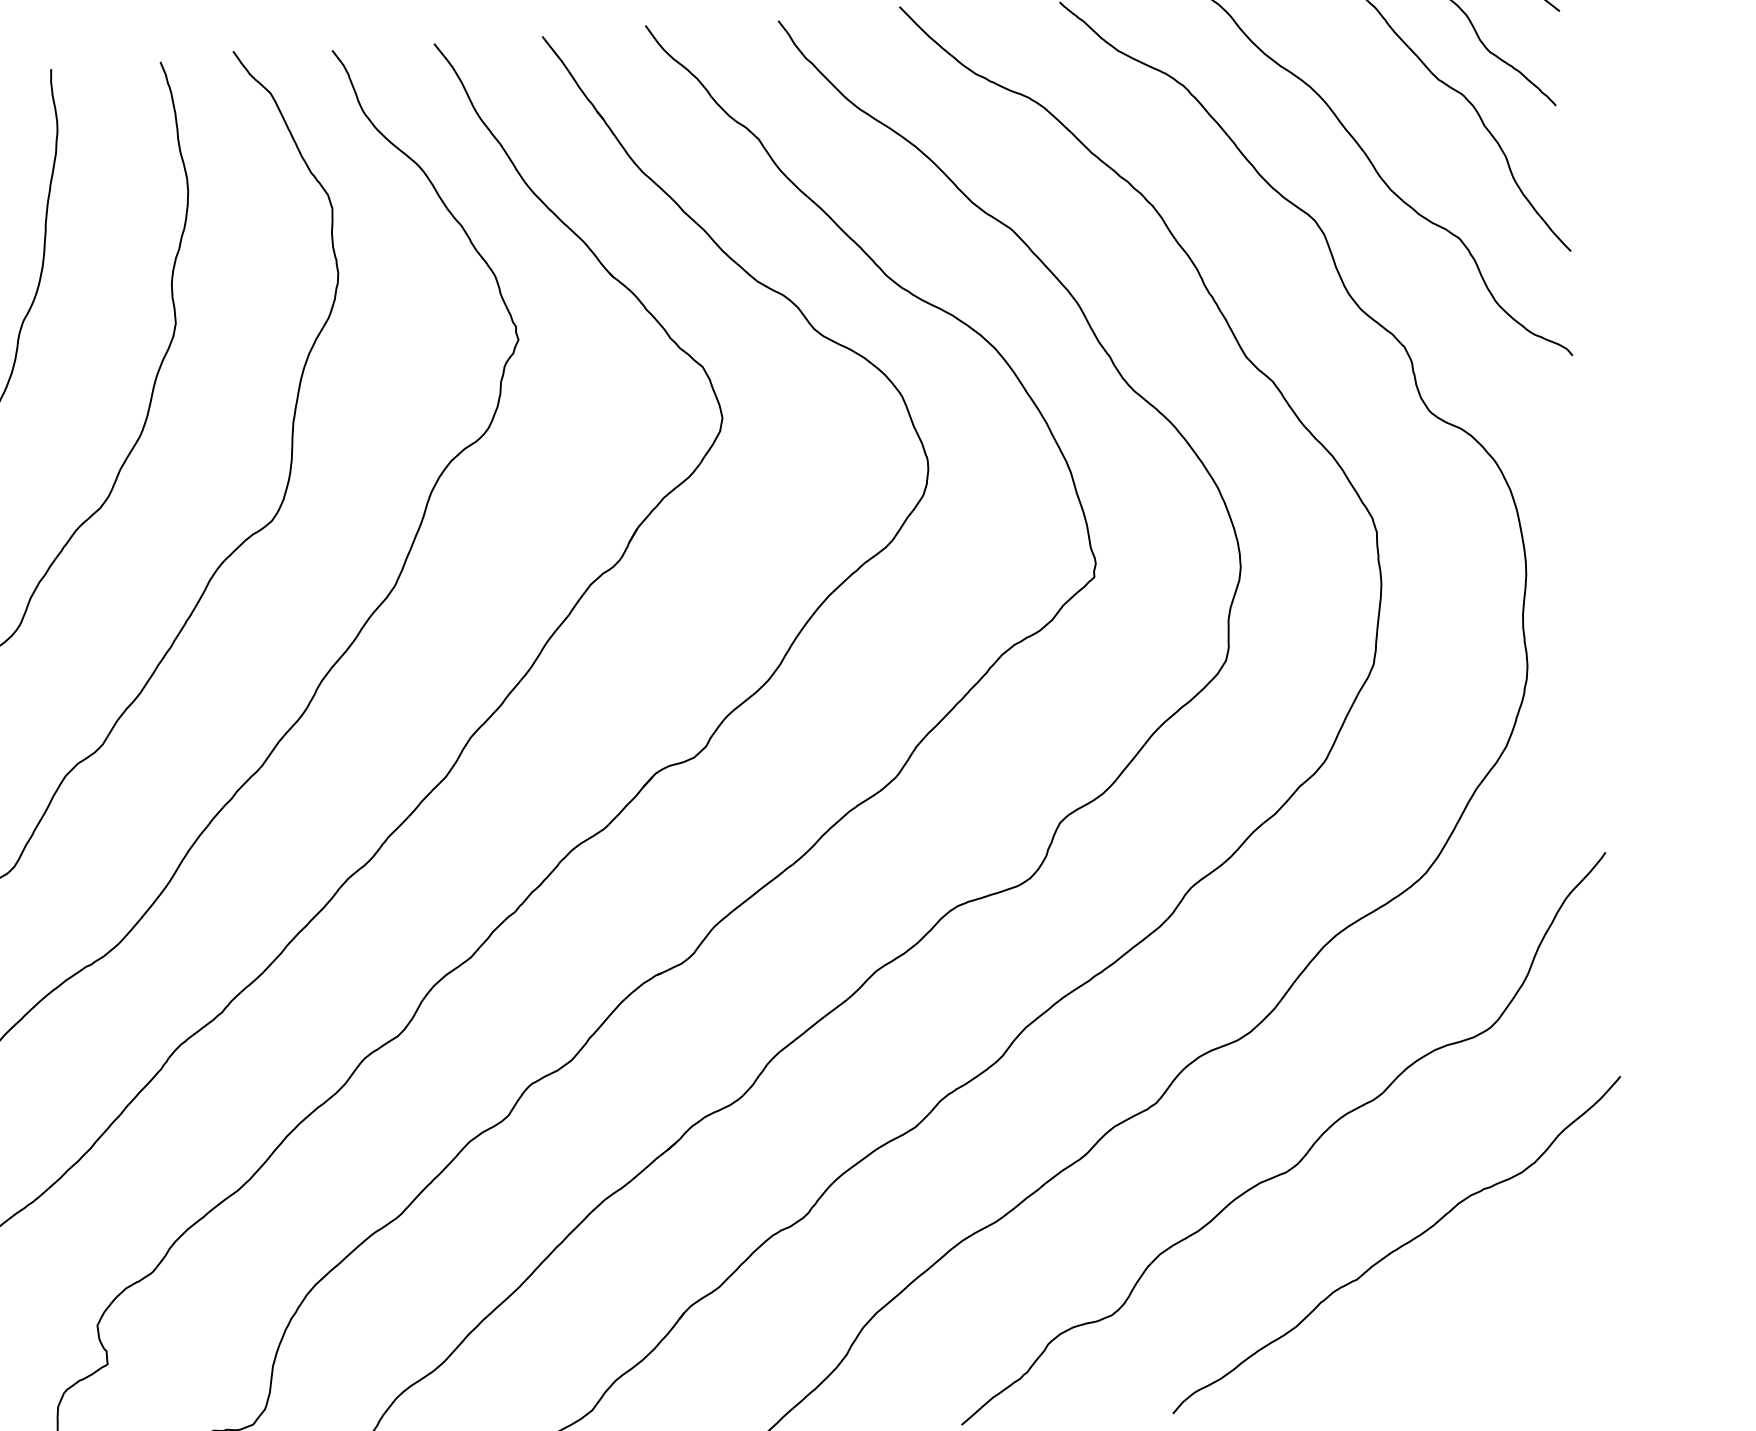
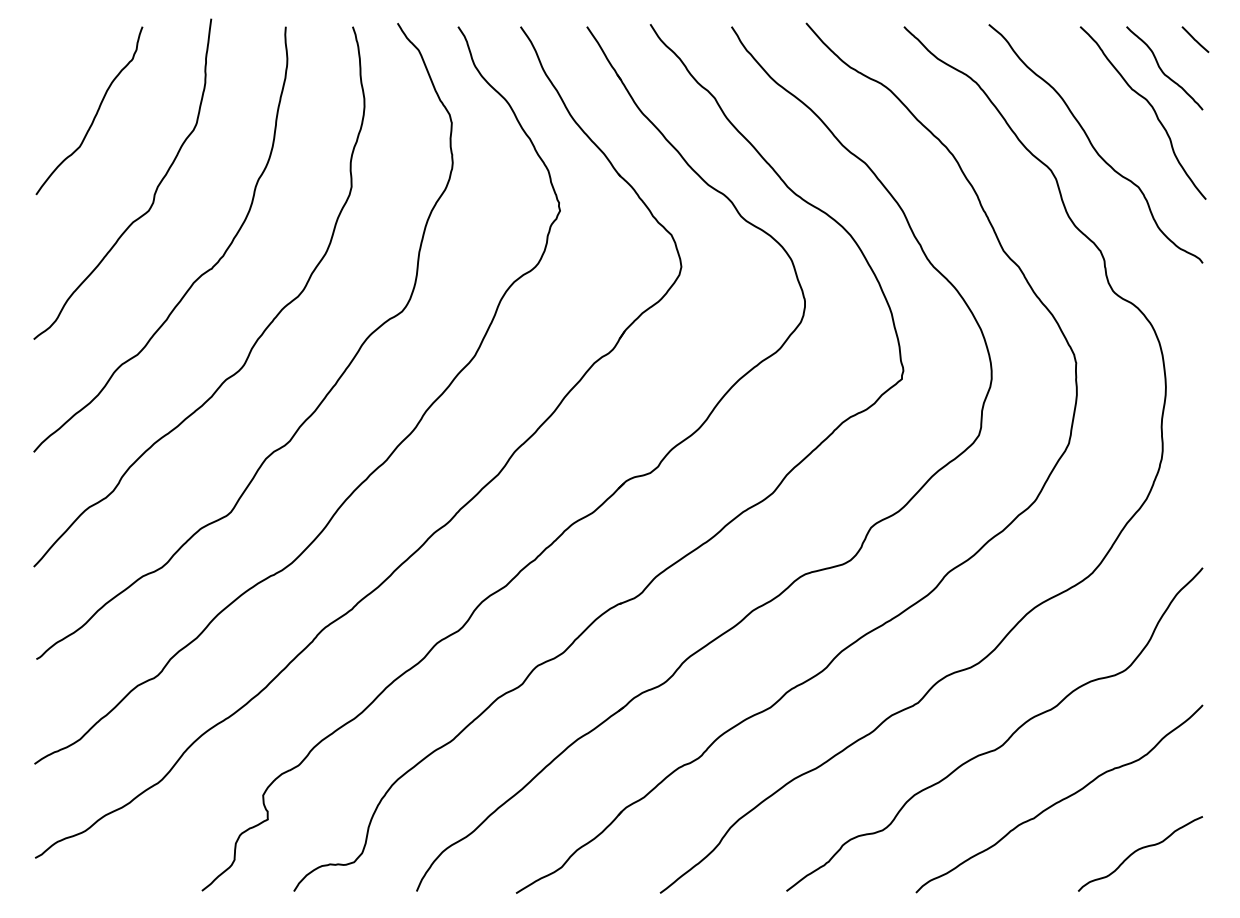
curve: (1529, 1322) -> (1137, 851), added

